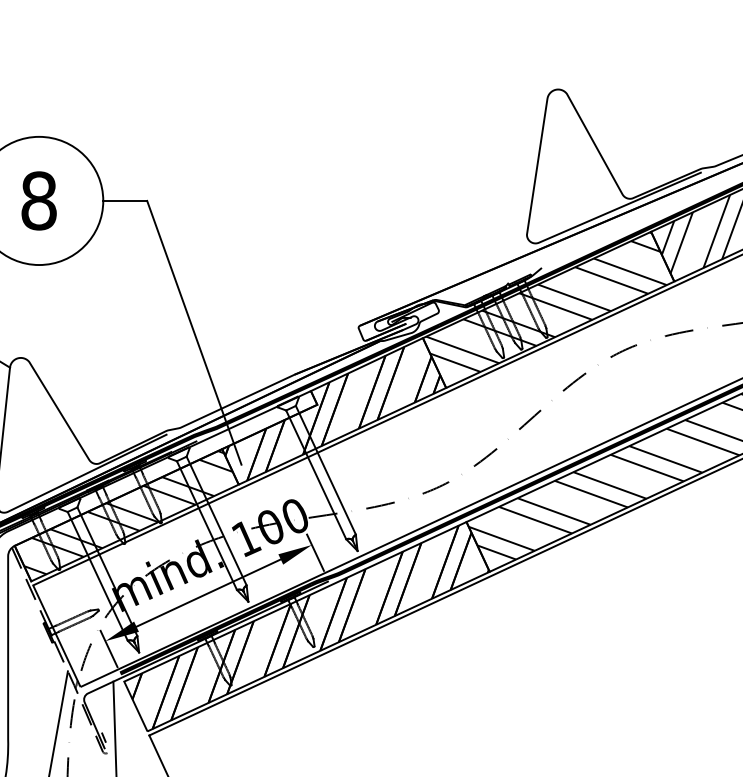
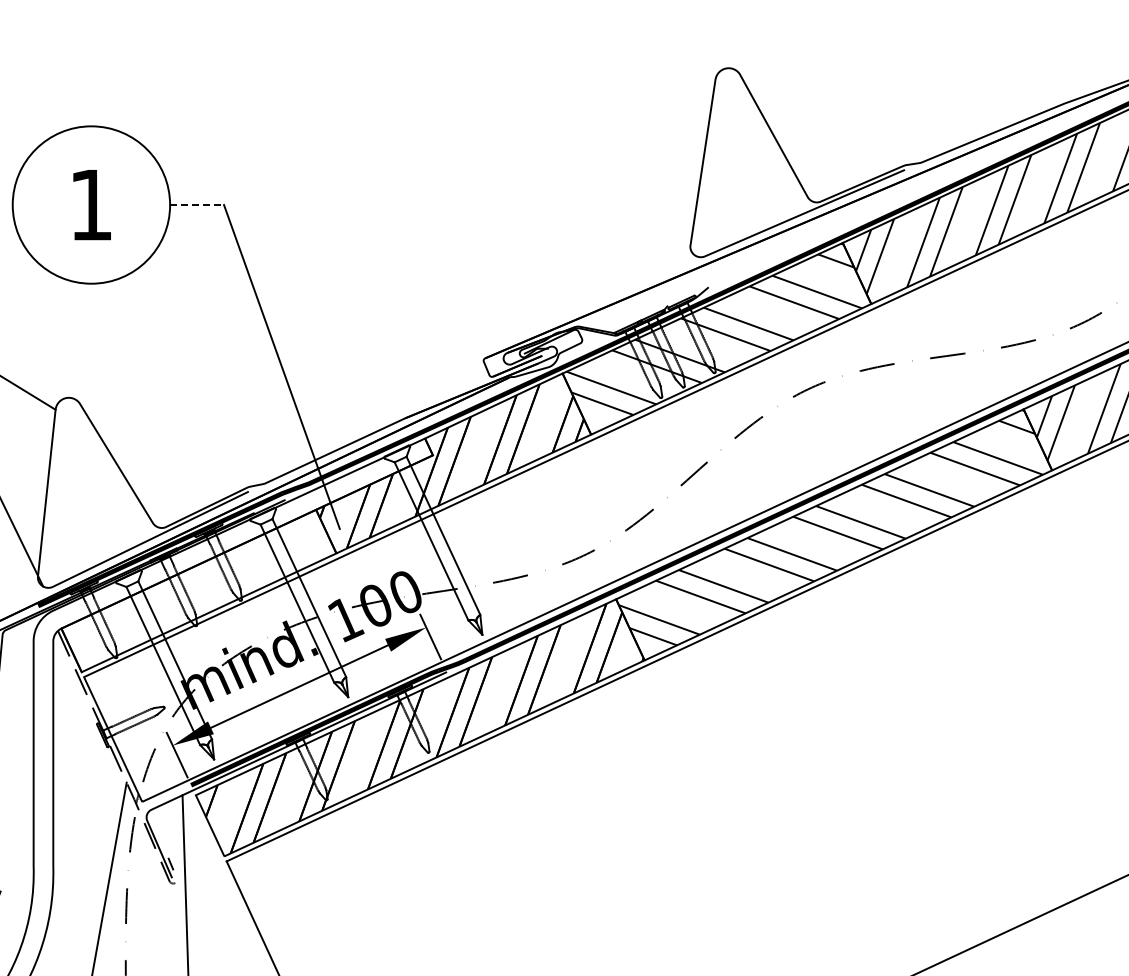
text: (39, 200) -> (91, 204), 8 -> 1
line: (125, 201) -> (197, 205), solid -> dashed
hatch: (128, 512) -> (201, 587), removed

